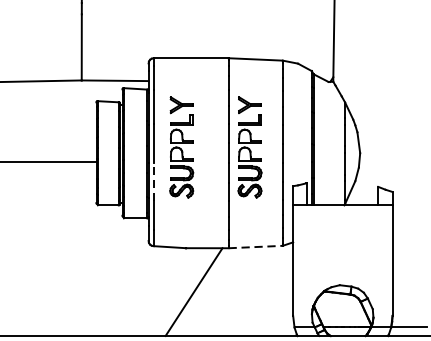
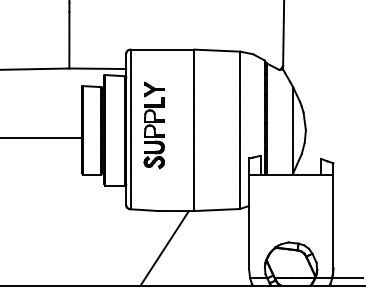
part: (249, 147) -> (211, 125), removed
line: (153, 181) -> (130, 154), dashed -> solid
line: (256, 247) -> (217, 210), dashed -> solid

